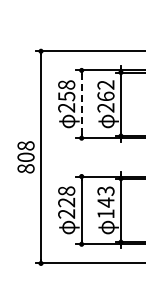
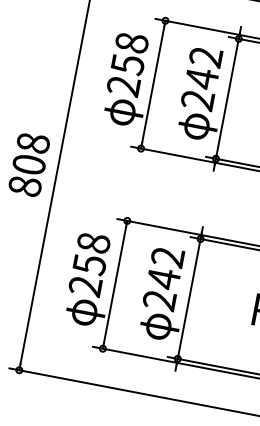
text: (105, 96) -> (201, 78), 262 -> 242
line: (81, 104) -> (152, 84), dashed -> solid
text: (66, 202) -> (89, 264), 228 -> 258
text: (105, 202) -> (162, 278), 143 -> 242

